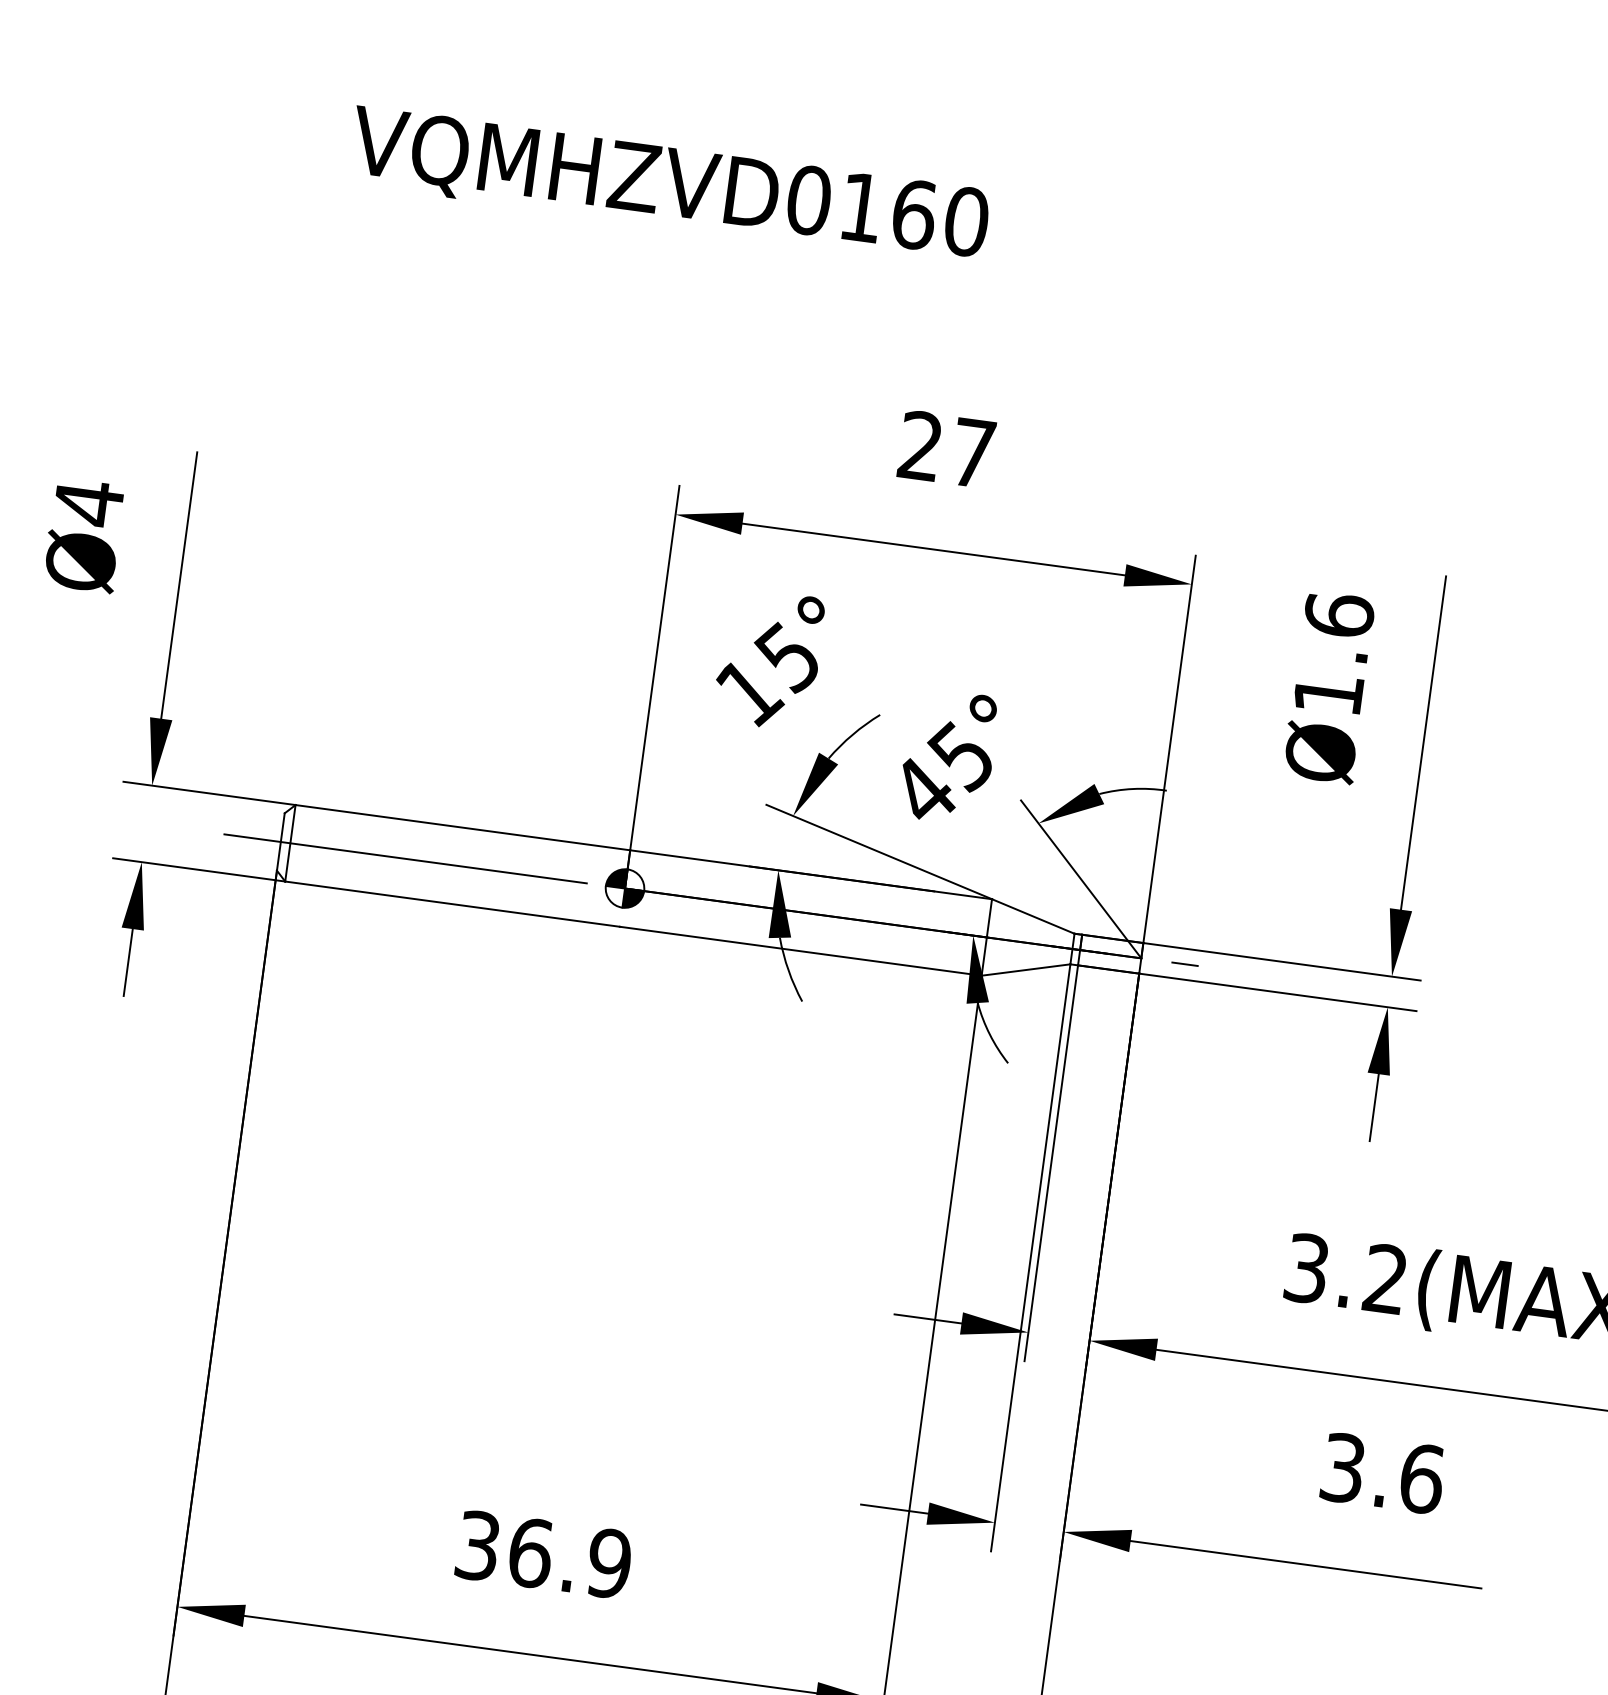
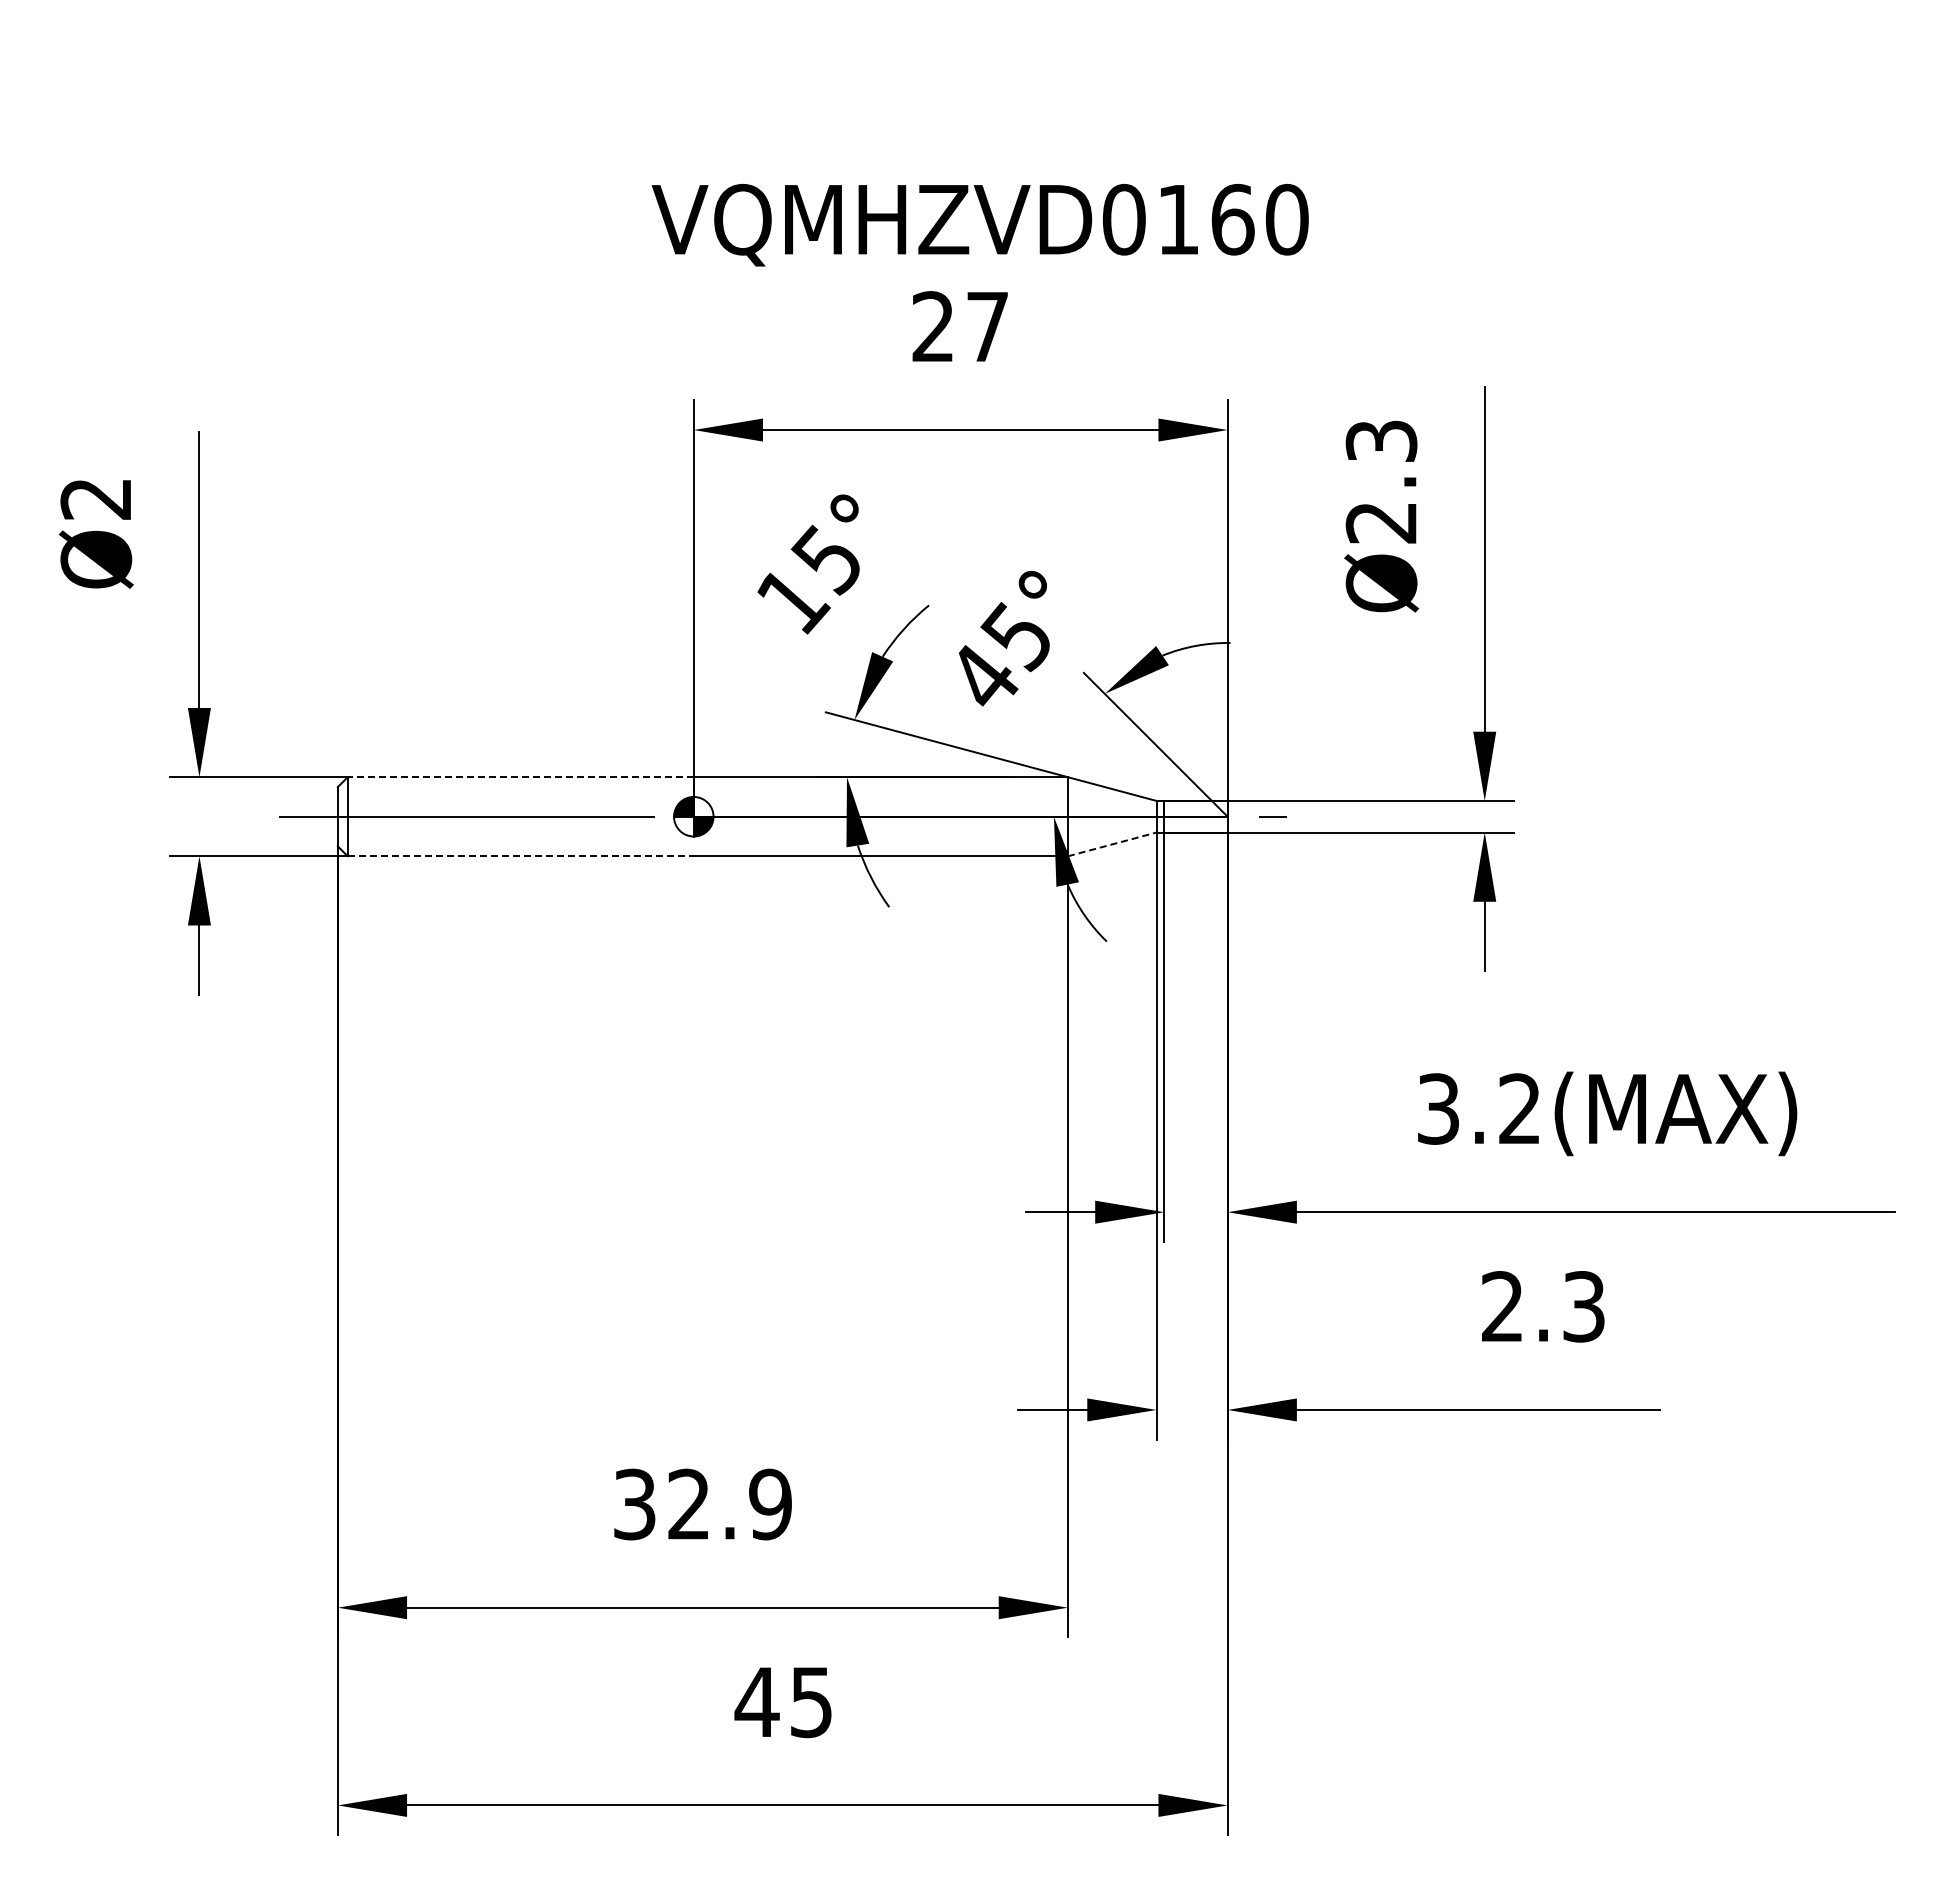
text: (668, 186) -> (979, 224), moved
text: (88, 502) -> (95, 498), Ø4 -> Ø2
text: (1333, 654) -> (1381, 481), Ø1.6 -> Ø2.3
line: (462, 827) -> (520, 777), solid -> dashed
line: (453, 904) -> (521, 856), solid -> dashed
line: (1026, 970) -> (1112, 844), solid -> dashed
text: (1383, 1473) -> (1544, 1306), 3.6 -> 2.3
text: (530, 1553) -> (689, 1504), 36.9 -> 32.9

